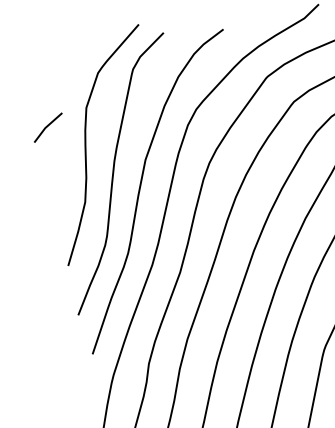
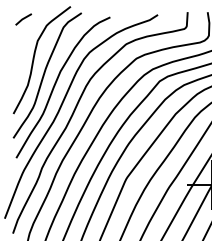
line: (47, 127) -> (23, 19), moved

